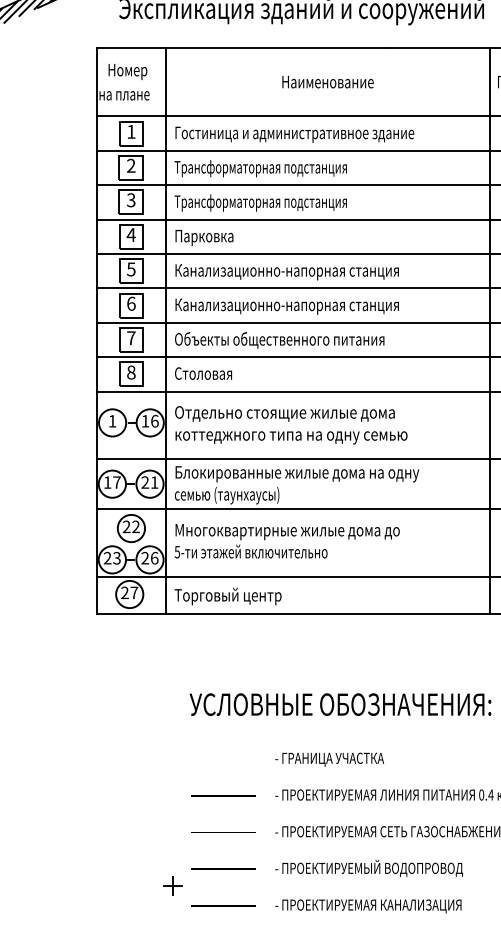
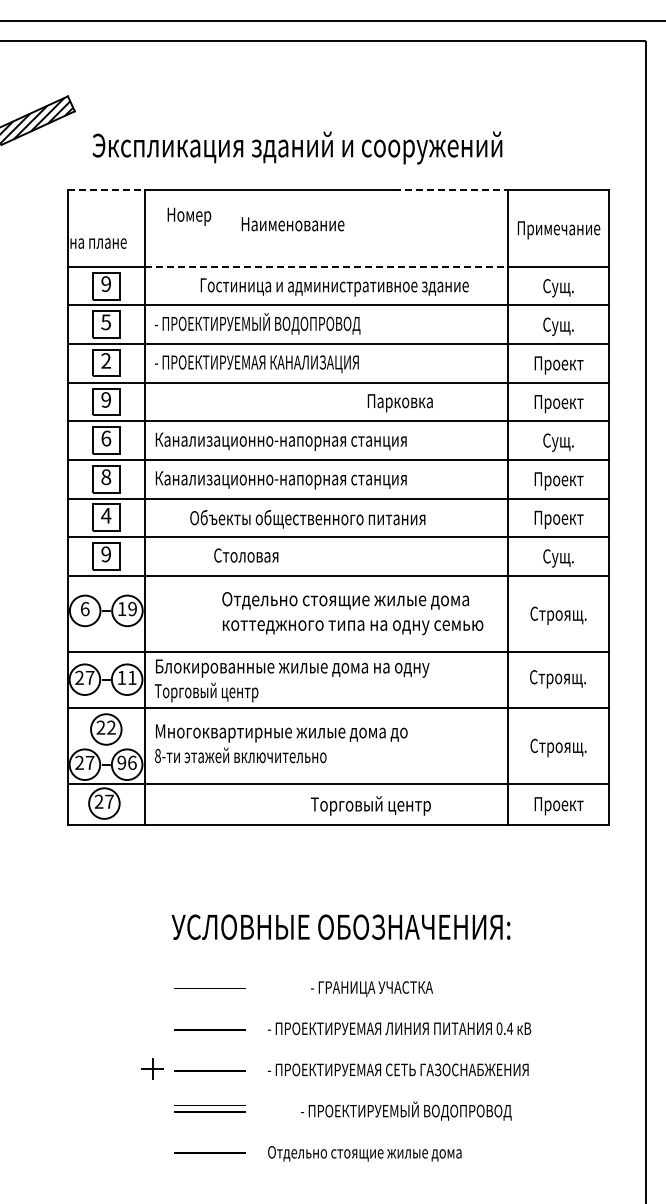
line: (131, 47) -> (106, 189), solid -> dashed
line: (438, 47) -> (451, 189), solid -> dashed
text: (128, 71) -> (189, 216), moved
text: (327, 82) -> (292, 224), moved
line: (327, 116) -> (326, 266), solid -> dashed
text: (130, 132) -> (105, 284), 1 -> 9
text: (294, 134) -> (334, 287), moved
text: (130, 166) -> (105, 322), 2 -> 5
text: (266, 167) -> (257, 324), Трансформаторная подстанция -> - ПРОЕКТИРУЕМЫЙ ВОДОПРОВОД
text: (130, 199) -> (105, 360), 3 -> 2
text: (265, 202) -> (256, 363), Трансформаторная подстанция -> - ПРОЕКТИРУЕМАЯ КАНАЛИЗАЦИЯ
text: (131, 234) -> (106, 399), 4 -> 9
text: (203, 238) -> (399, 403), moved
text: (131, 269) -> (106, 438), 5 -> 6
text: (131, 303) -> (106, 476), 6 -> 8
text: (130, 337) -> (105, 515), 7 -> 4
text: (279, 339) -> (307, 518), moved
text: (131, 372) -> (106, 554), 8 -> 9
text: (203, 373) -> (246, 555), moved
text: (284, 413) -> (345, 600), moved
text: (112, 421) -> (85, 609), 1 -> 6
text: (154, 421) -> (132, 609), 16 -> 19
text: (291, 437) -> (352, 627), moved
text: (107, 482) -> (79, 677), 17 -> 27
text: (144, 482) -> (121, 677), 21 -> 11
text: (226, 495) -> (213, 692), семью (таунхаусы) -> Торговый центр
text: (177, 551) -> (157, 755), 5- -> 8-
text: (116, 557) -> (89, 762), 23 -> 27
text: (144, 557) -> (121, 762), 26 -> 96
text: (227, 596) -> (370, 805), moved
text: (329, 760) -> (371, 989), moved
line: (223, 863) -> (209, 1105), added
text: (369, 867) -> (406, 1110), moved
part: (172, 885) -> (152, 1068), moved
text: (368, 906) -> (372, 1153), - ПРОЕКТИРУЕМАЯ КАНАЛИЗАЦИЯ -> Отдельно стоящие жилые дома

